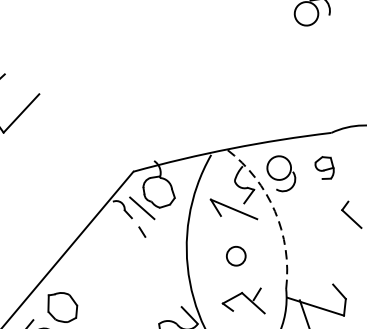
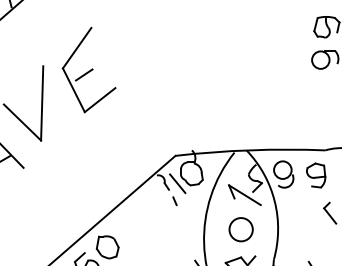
part: (325, 168) -> (316, 175), size x1.43
arc: (274, 211) -> (274, 201), dashed -> solid
circle: (235, 255) -> (240, 229), size x1.67

